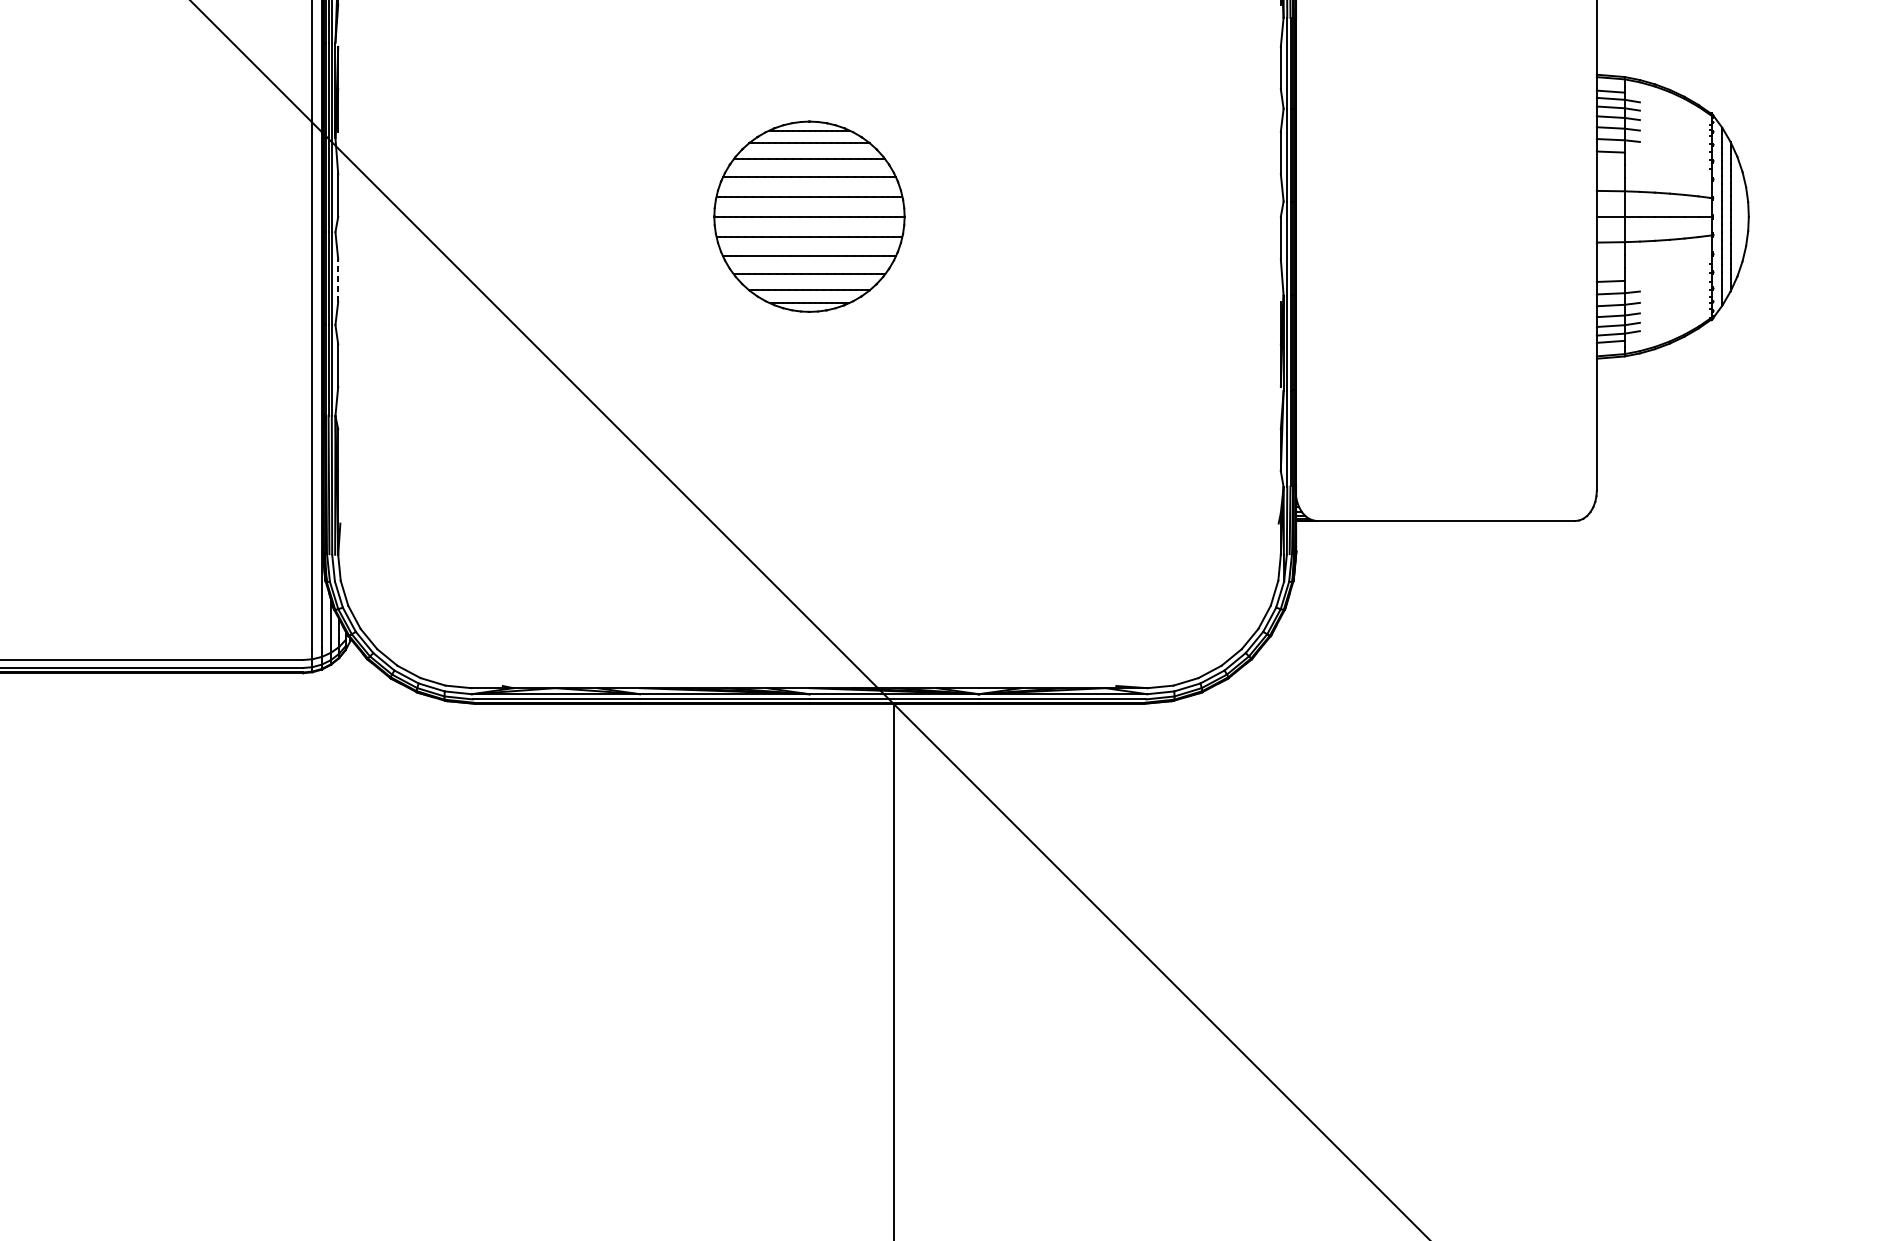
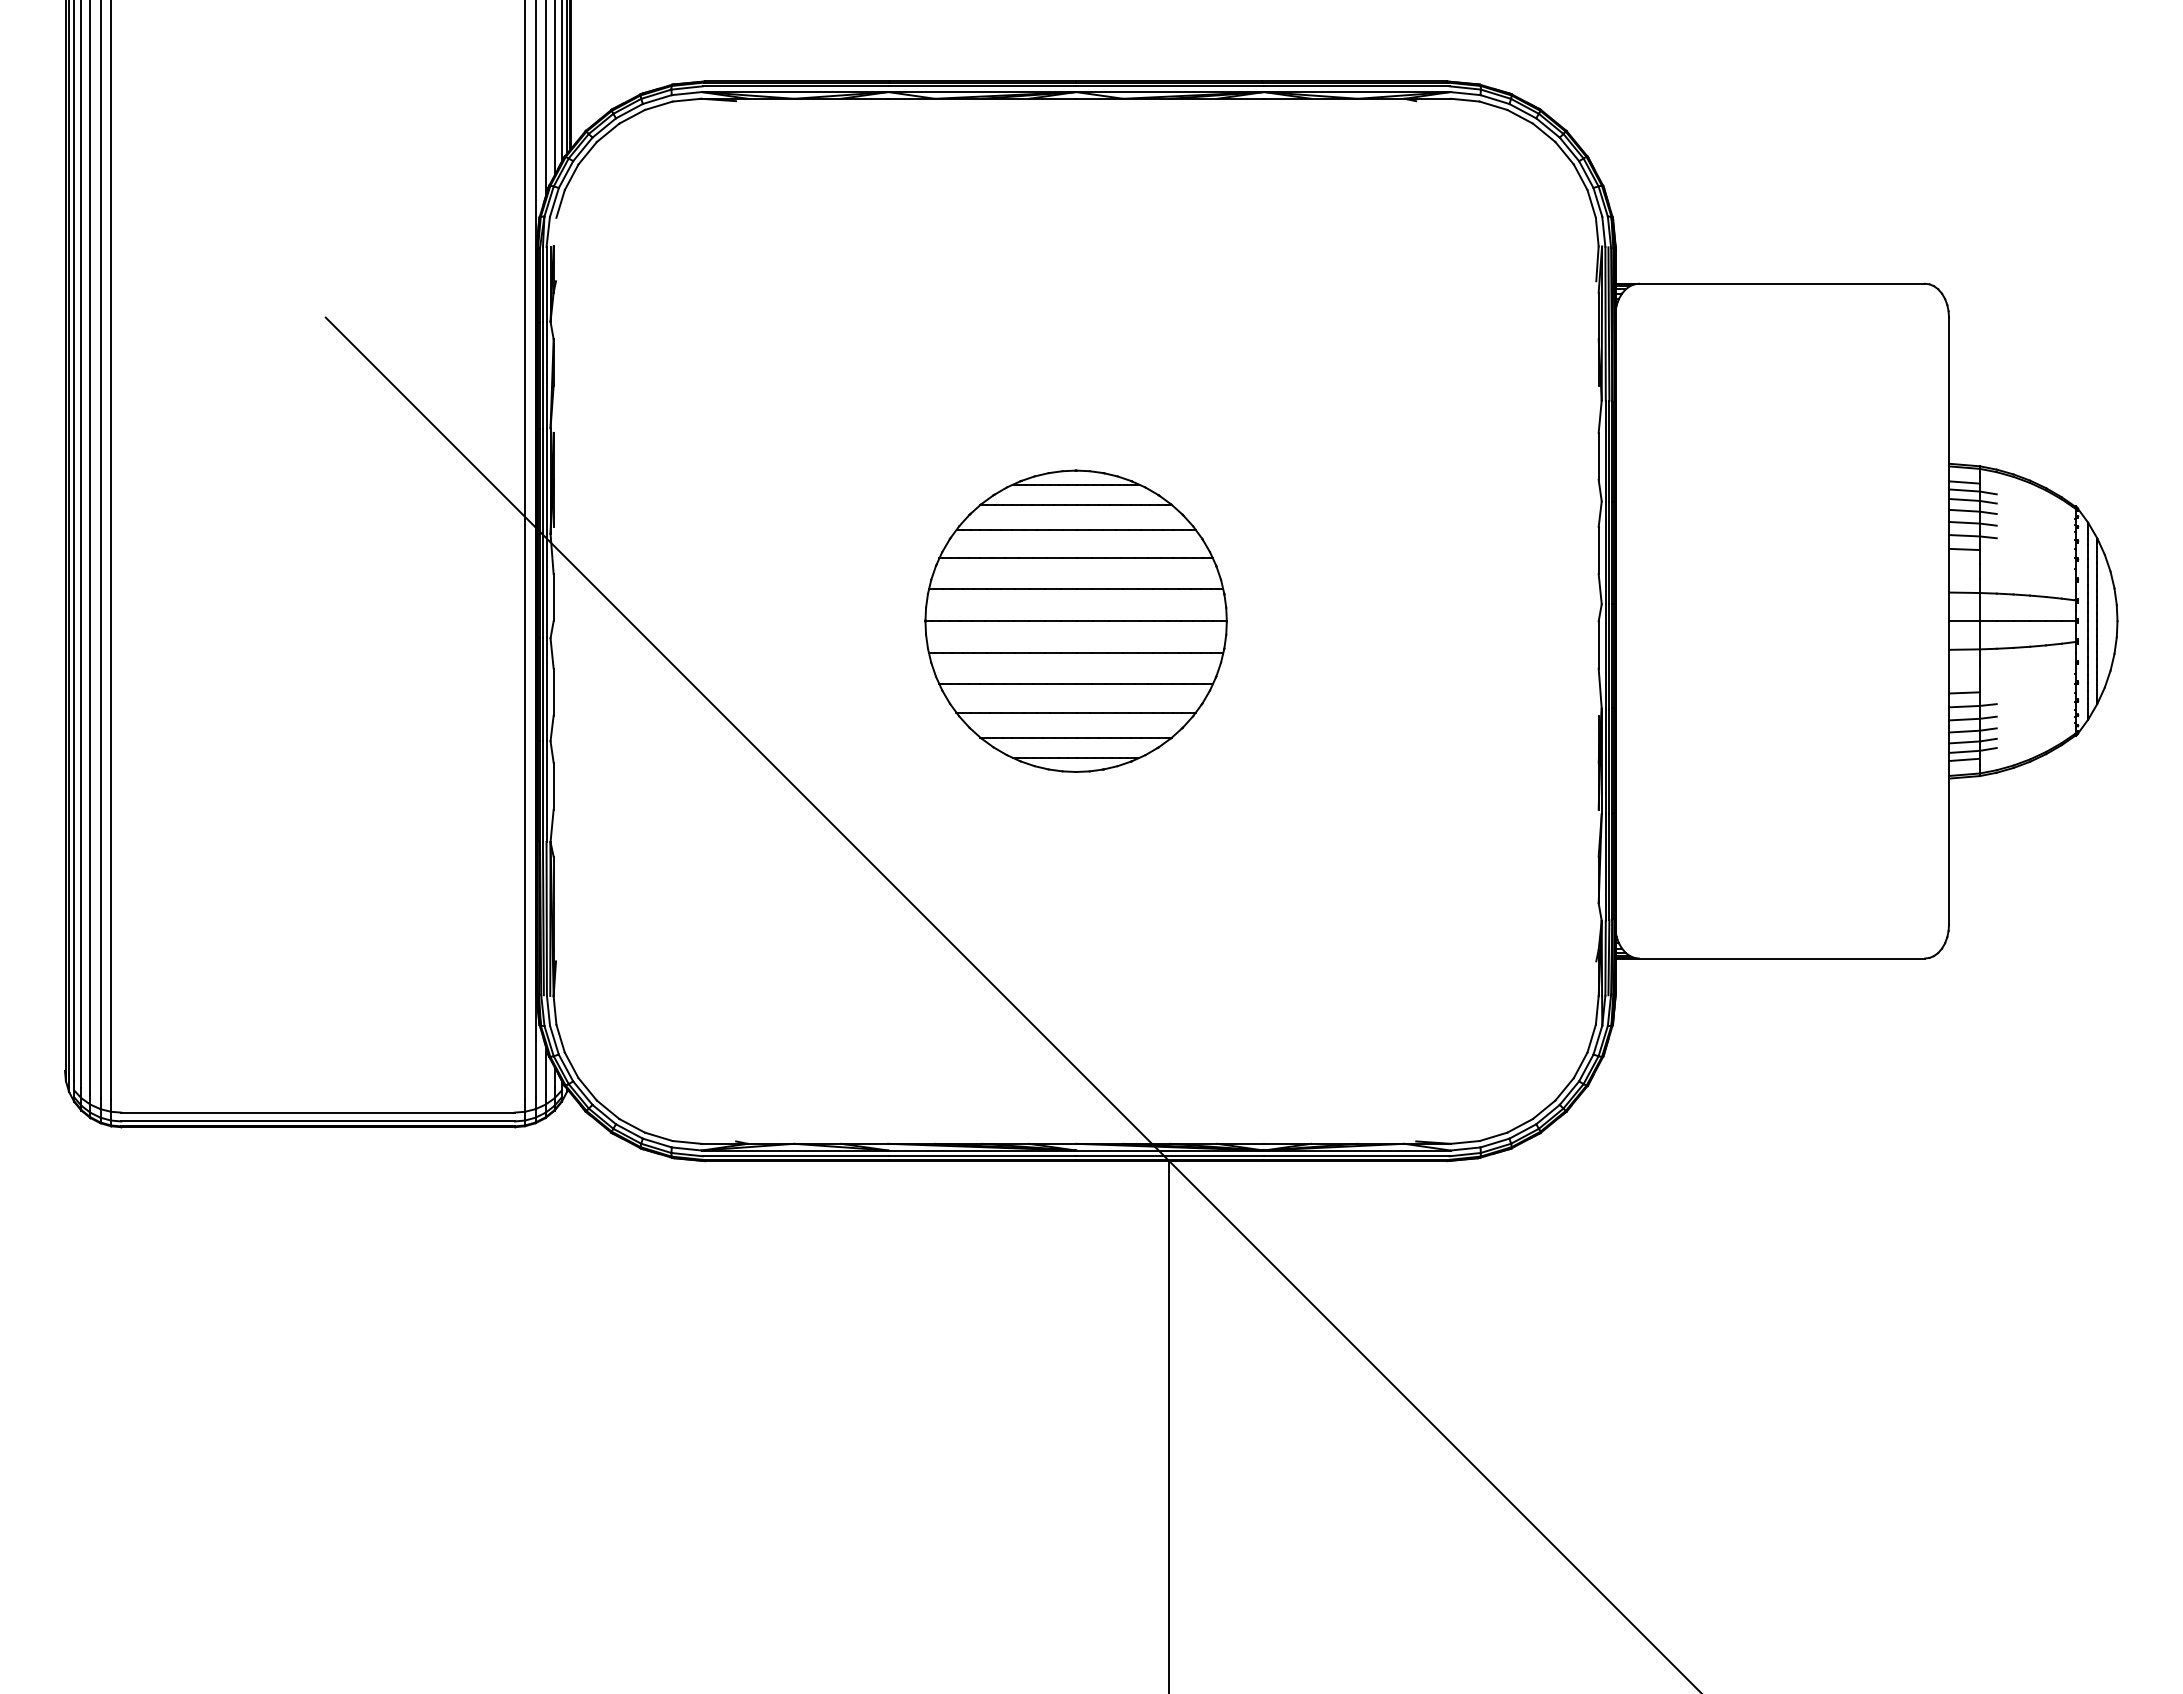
part: (808, 216) -> (1075, 620), size x1.43
line: (338, 281) -> (553, 692), dashed -> solid

